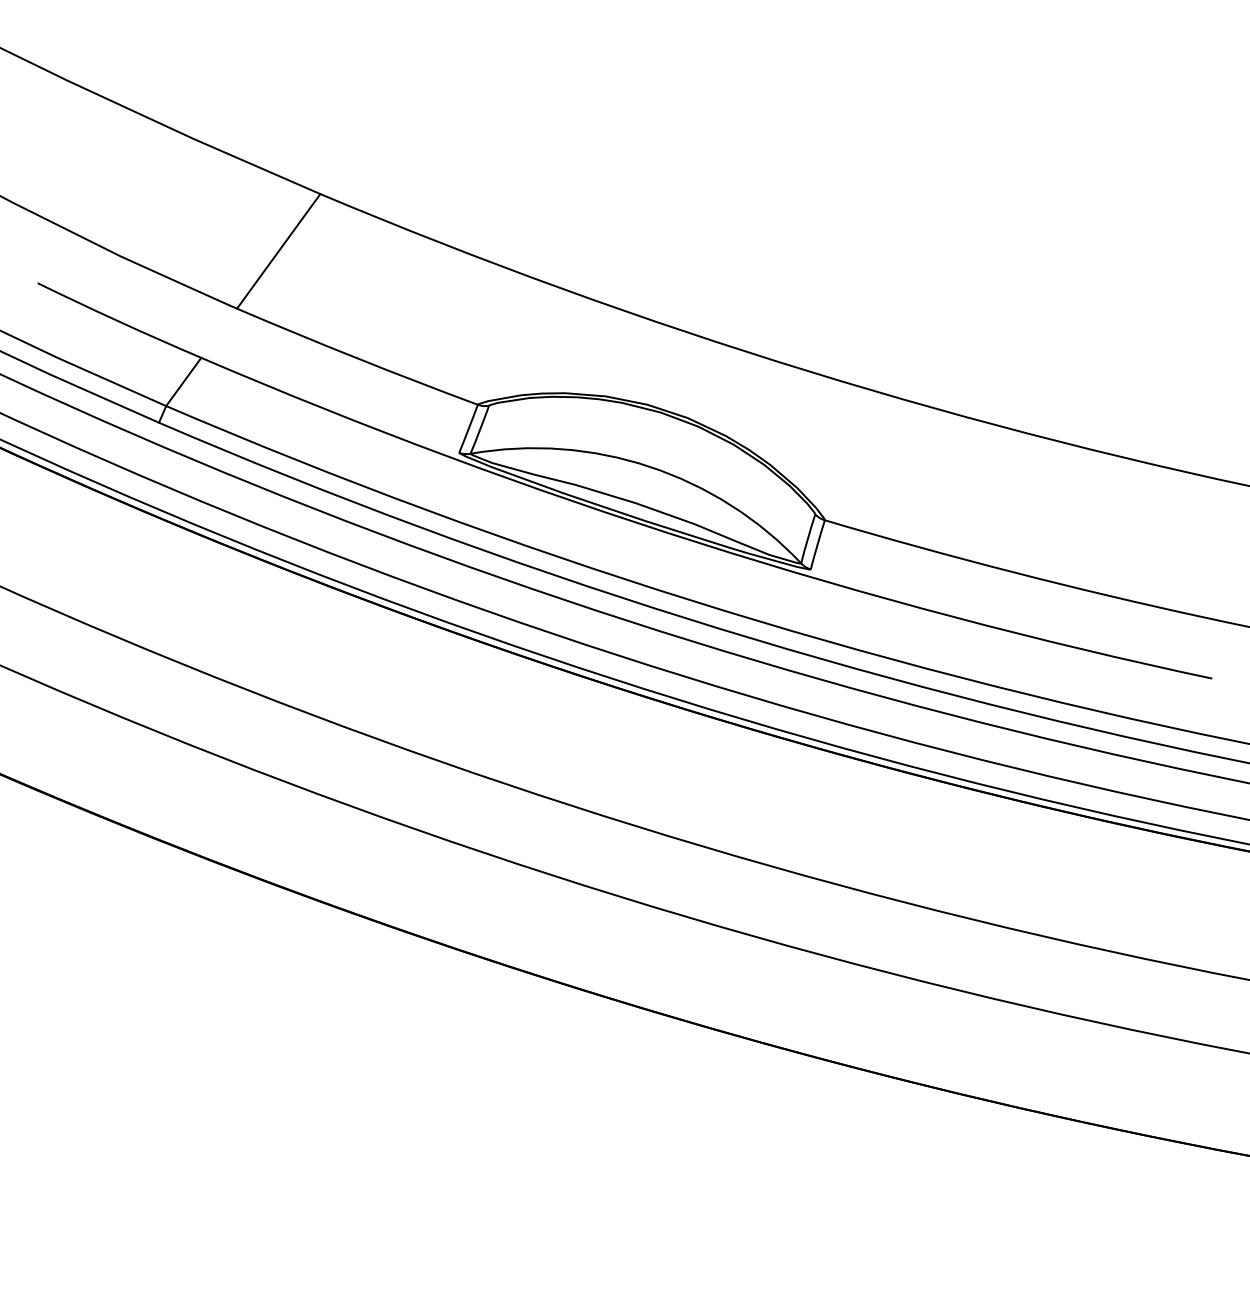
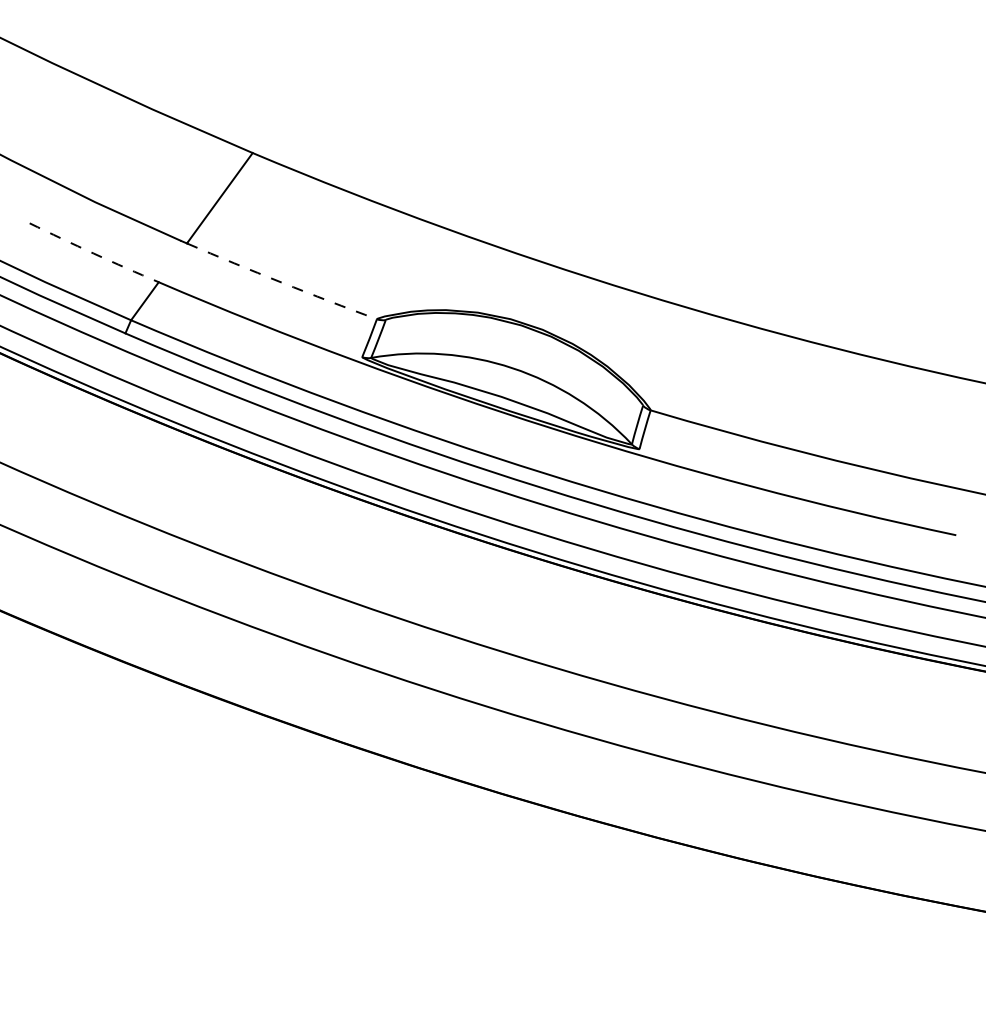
arc: (119, 321) -> (94, 253), solid -> dashed
arc: (356, 358) -> (281, 282), solid -> dashed

